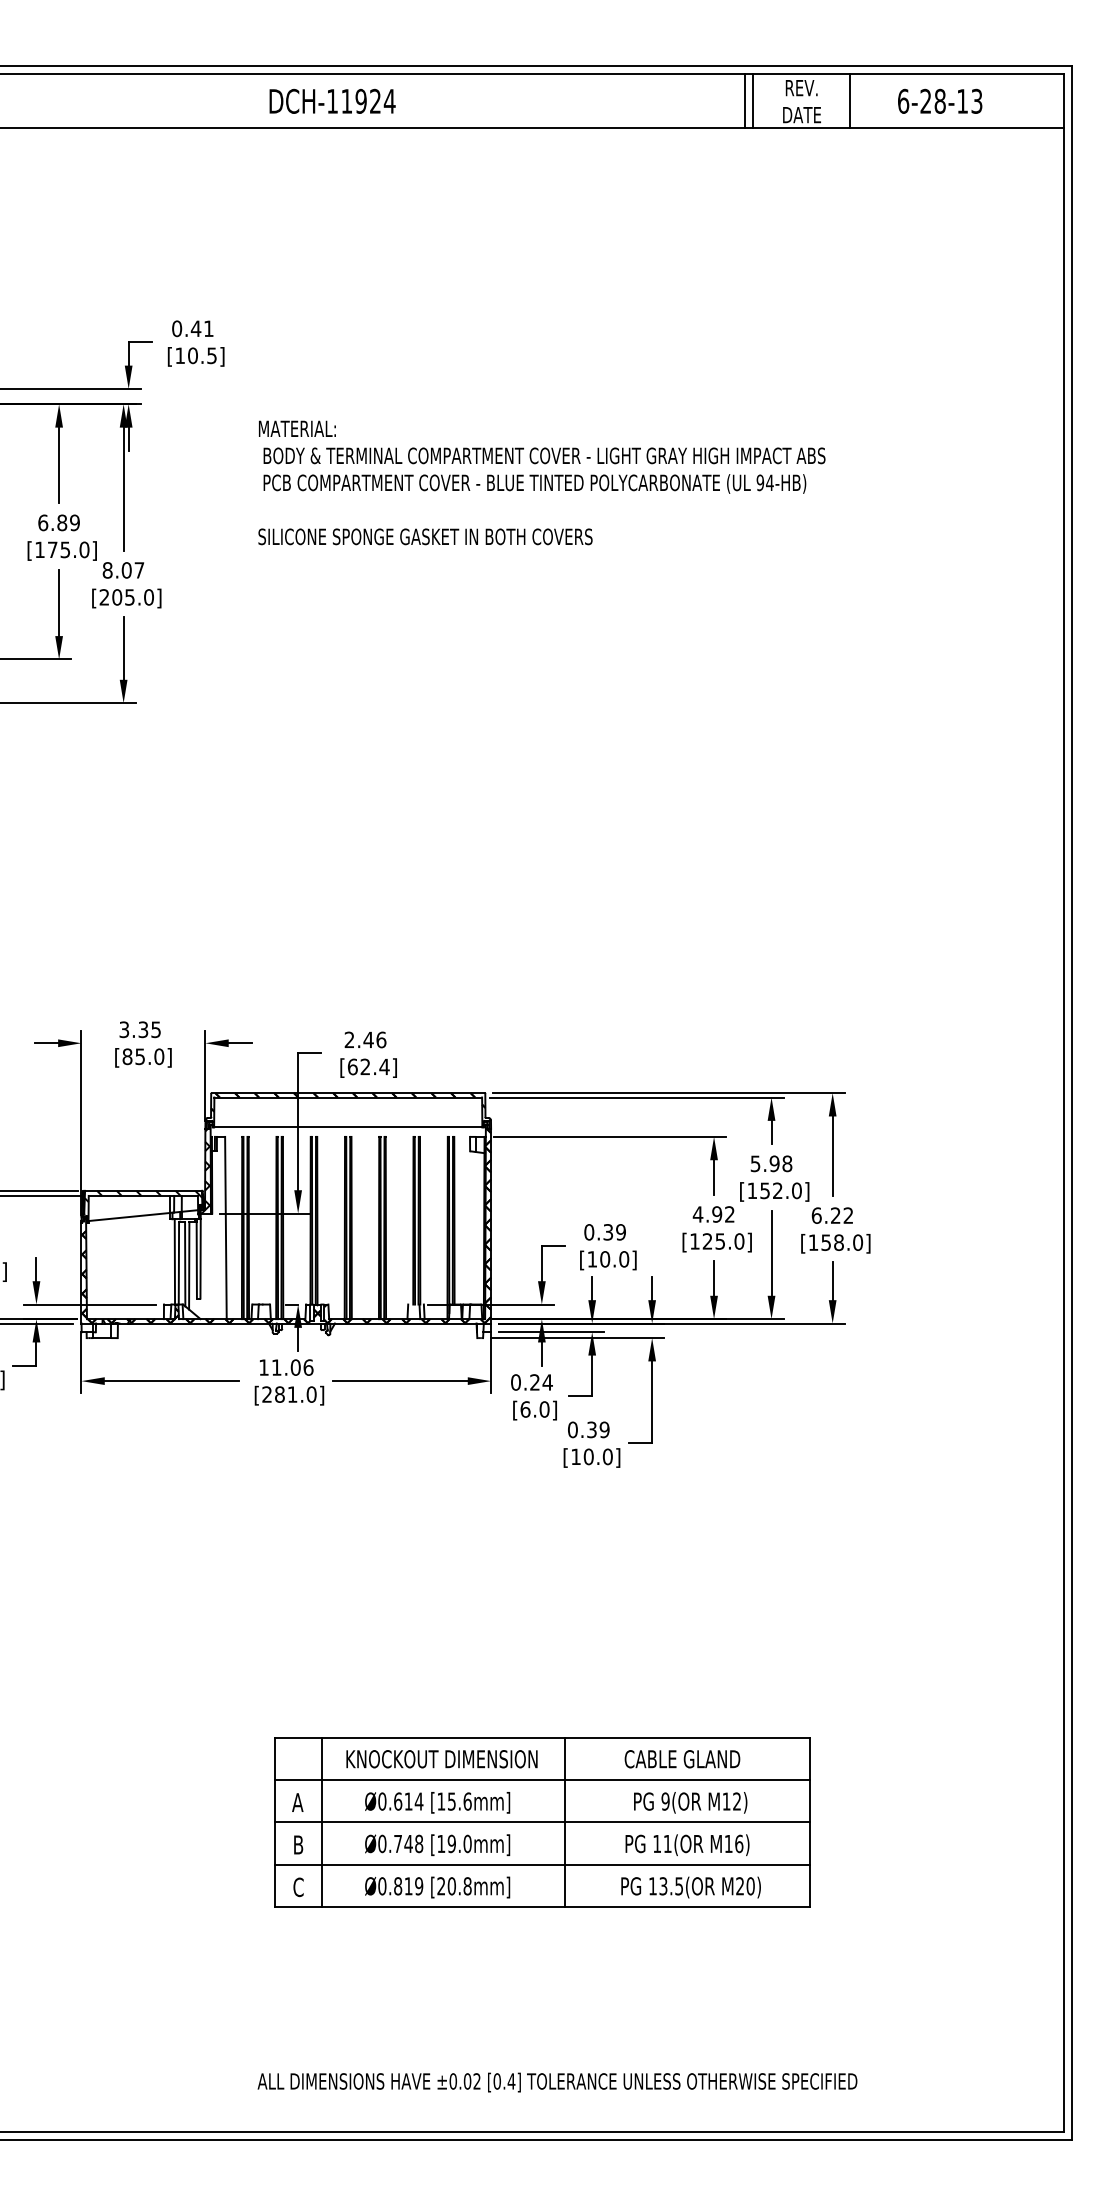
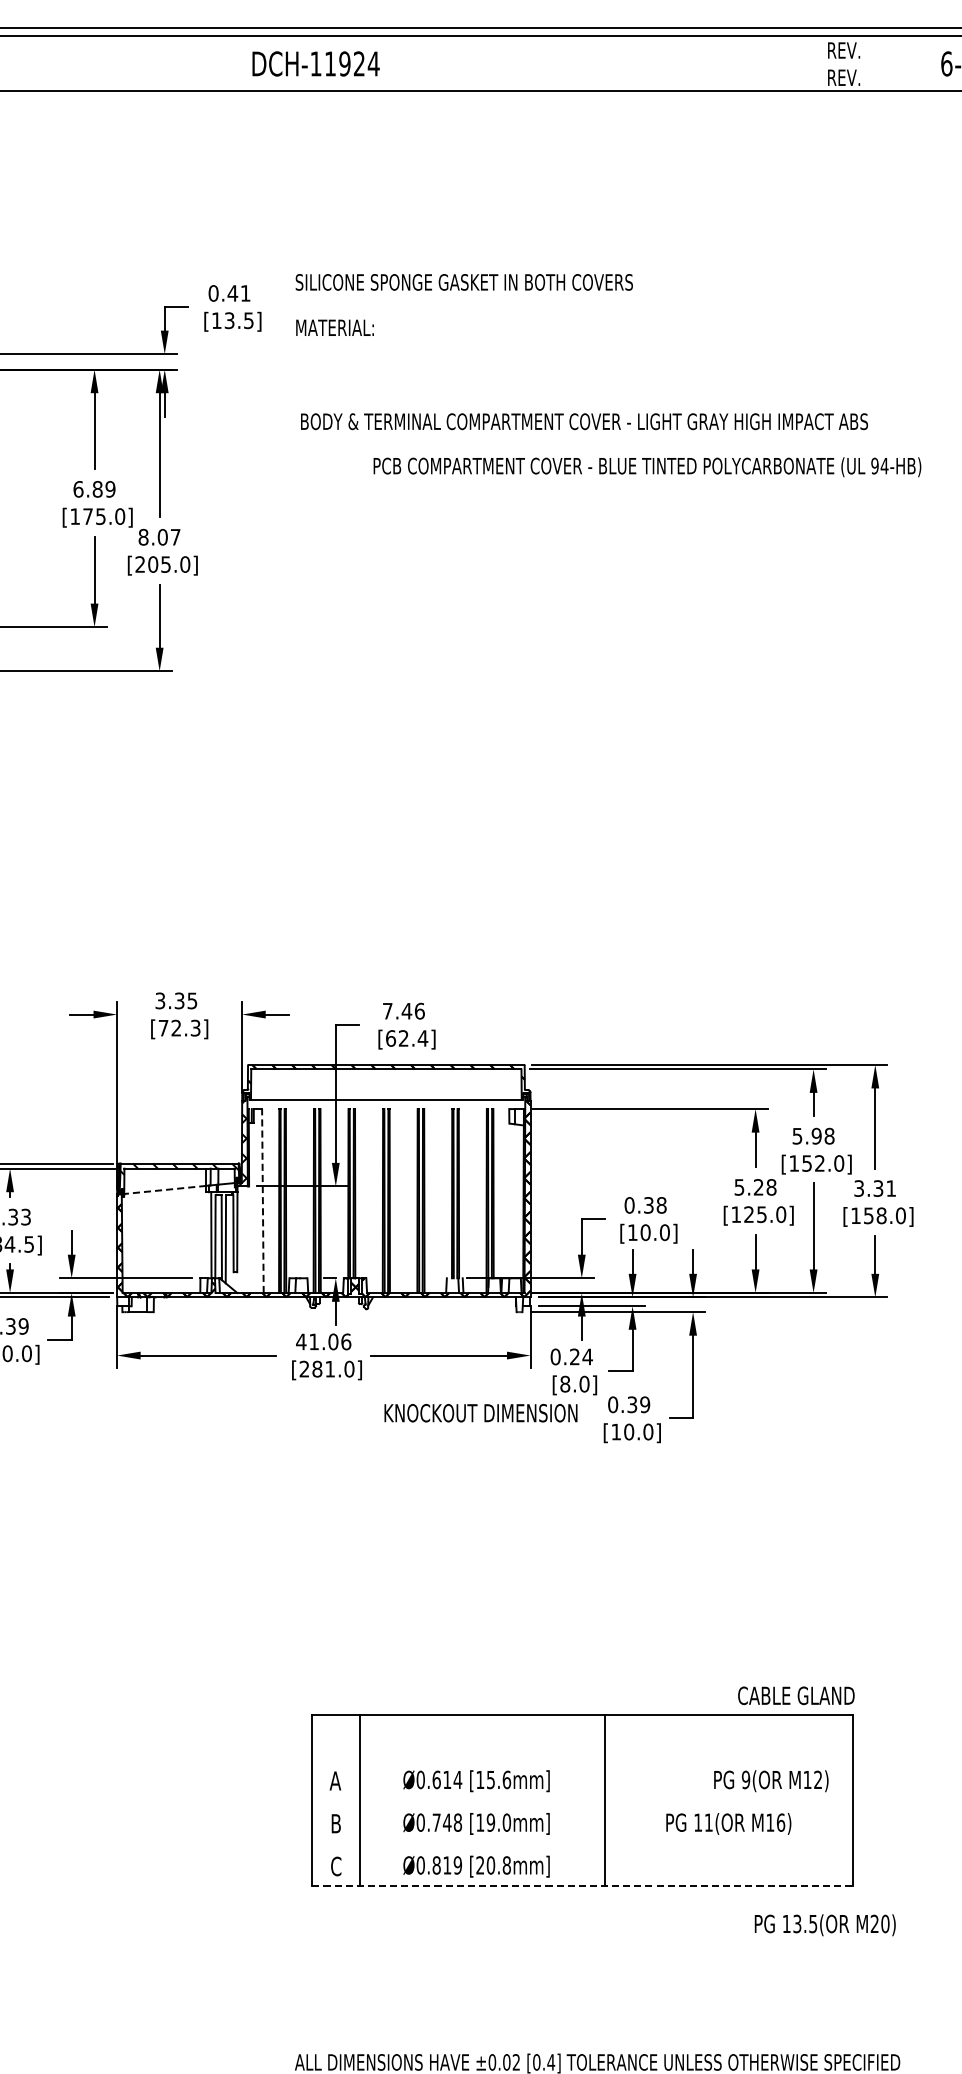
text: (332, 100) -> (315, 63), moved
line: (745, 101) -> (787, 64), removed
line: (753, 101) -> (795, 64), removed
line: (850, 101) -> (893, 64), removed
text: (802, 115) -> (844, 78), DATE -> REV.
text: (192, 355) -> (229, 320), [10.5] -> [13.5]
text: (297, 428) -> (335, 327), moved
text: (534, 483) -> (647, 466), moved
text: (425, 536) -> (464, 282), moved
text: (349, 1039) -> (387, 1010), 2.46 -> 7.46
text: (143, 1056) -> (179, 1027), [85.0] -> [72.3]
text: (713, 1214) -> (755, 1187), 4.92 -> 5.28
text: (832, 1215) -> (875, 1188), 6.22 -> 3.31
line: (129, 1217) -> (165, 1190), solid -> dashed
line: (225, 1227) -> (262, 1200), solid -> dashed
text: (620, 1232) -> (661, 1205), 0.39 -> 0.38
text: (263, 1367) -> (300, 1341), 11.06 -> 41.06
text: (525, 1409) -> (565, 1384), [6.0] -> [8.0]
text: (441, 1759) -> (480, 1413), moved
text: (682, 1759) -> (796, 1696), moved
line: (542, 1780) -> (582, 1758), removed
text: (690, 1802) -> (771, 1780), moved
line: (542, 1822) -> (582, 1801), removed
line: (542, 1864) -> (582, 1843), removed
text: (690, 1887) -> (824, 1925), moved
line: (542, 1907) -> (582, 1886), solid -> dashed

